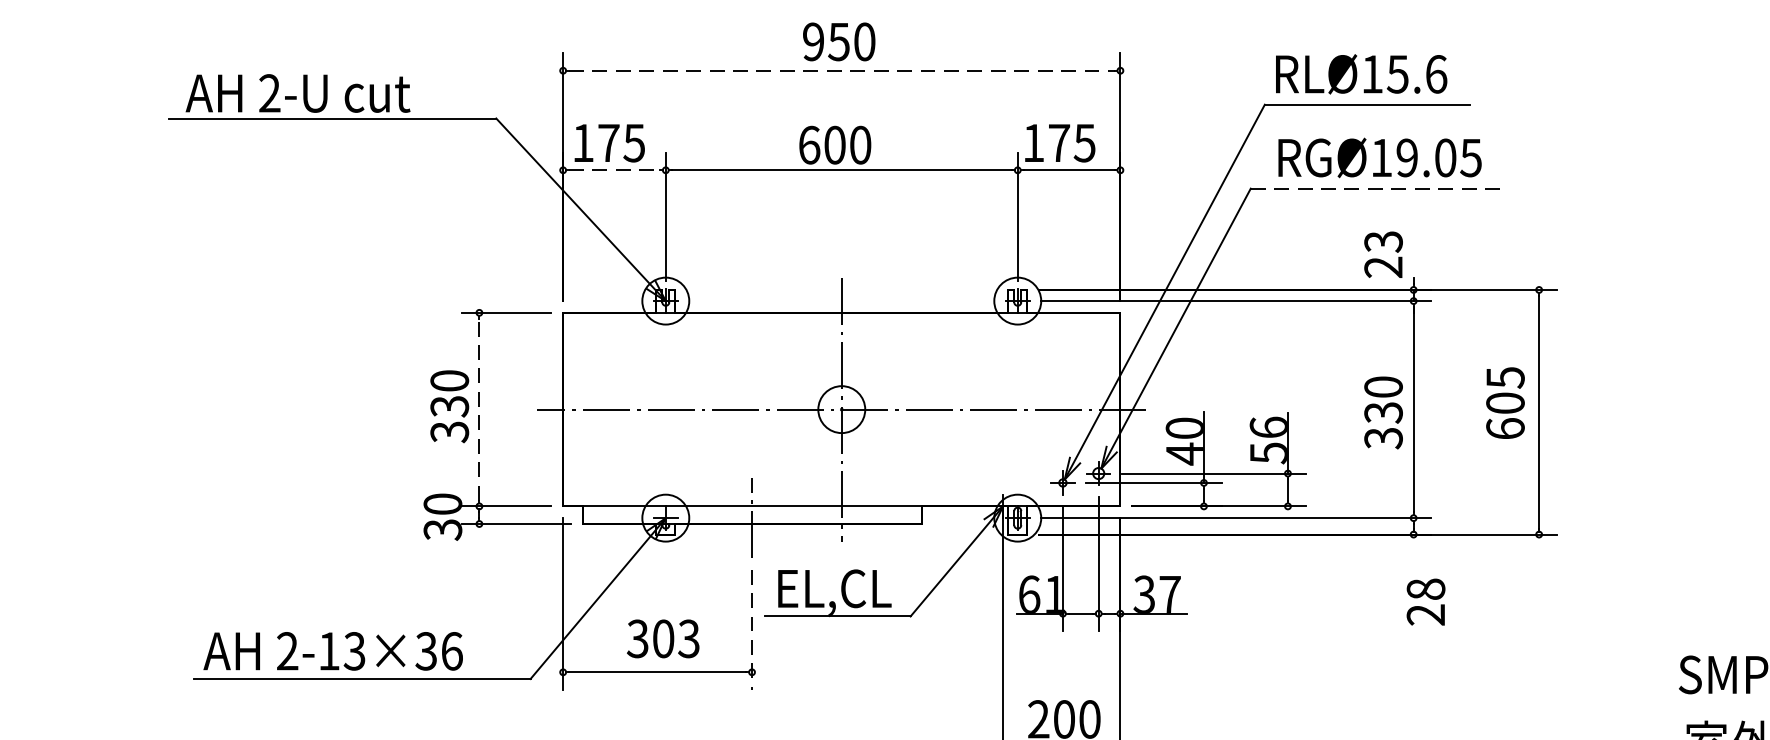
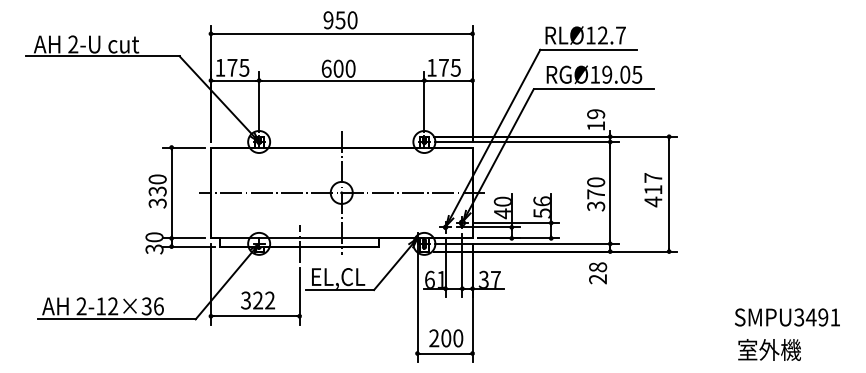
line: (843, 69) -> (342, 33), dashed -> solid
text: (1416, 74) -> (611, 35), RLØ15.6 -> RLØ12.7
line: (615, 170) -> (235, 80), dashed -> solid
line: (1380, 189) -> (594, 89), dashed -> solid
text: (1384, 255) -> (596, 120), 23 -> 19
text: (1505, 404) -> (653, 190), 605 -> 417
line: (479, 408) -> (171, 192), dashed -> solid
text: (1384, 412) -> (596, 194), 330 -> 370
text: (1426, 602) -> (598, 273), moved
line: (751, 630) -> (299, 296), dashed -> solid
text: (677, 638) -> (264, 300), 303 -> 322
text: (355, 651) -> (113, 306), 2-13×36 -> 2-12×36

